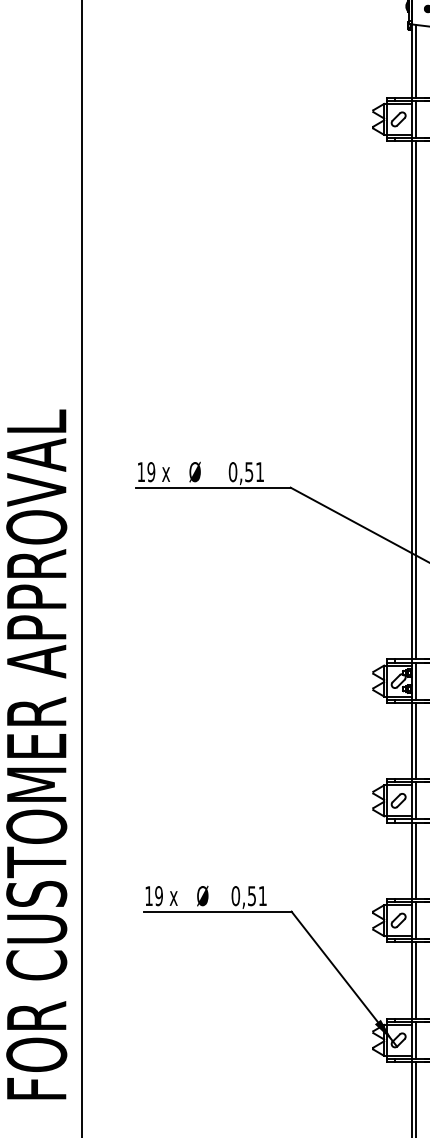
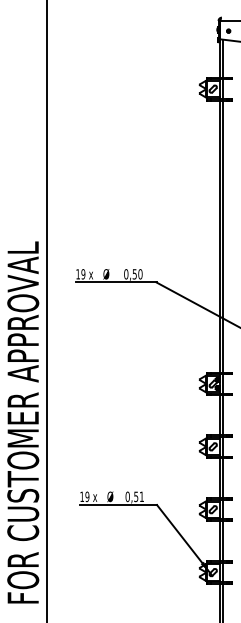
text: (260, 472) -> (140, 274), 0,51 -> 0,50

